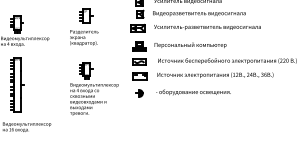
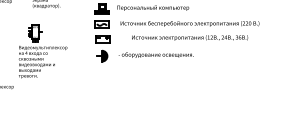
text: (215, 74) -> (190, 37), moved
part: (94, 88) -> (43, 51), moved
part: (139, 93) -> (102, 56), size x1.6

